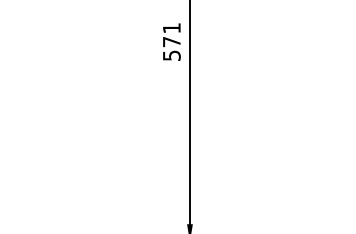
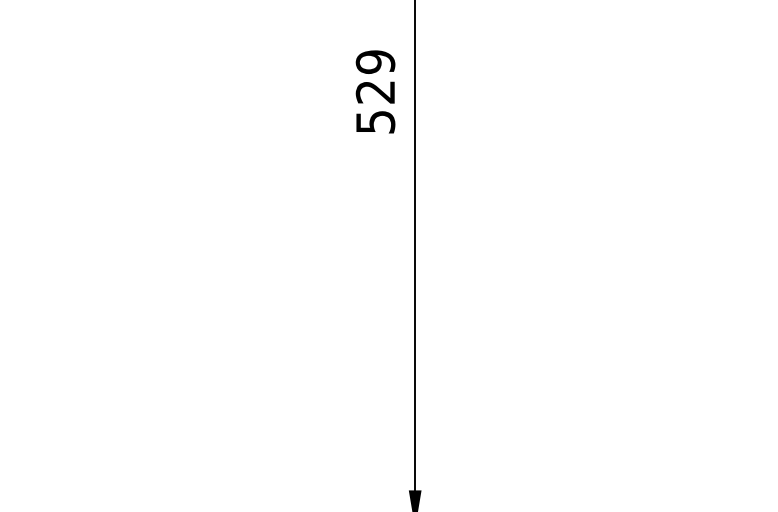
text: (171, 35) -> (374, 77), 571 -> 529

